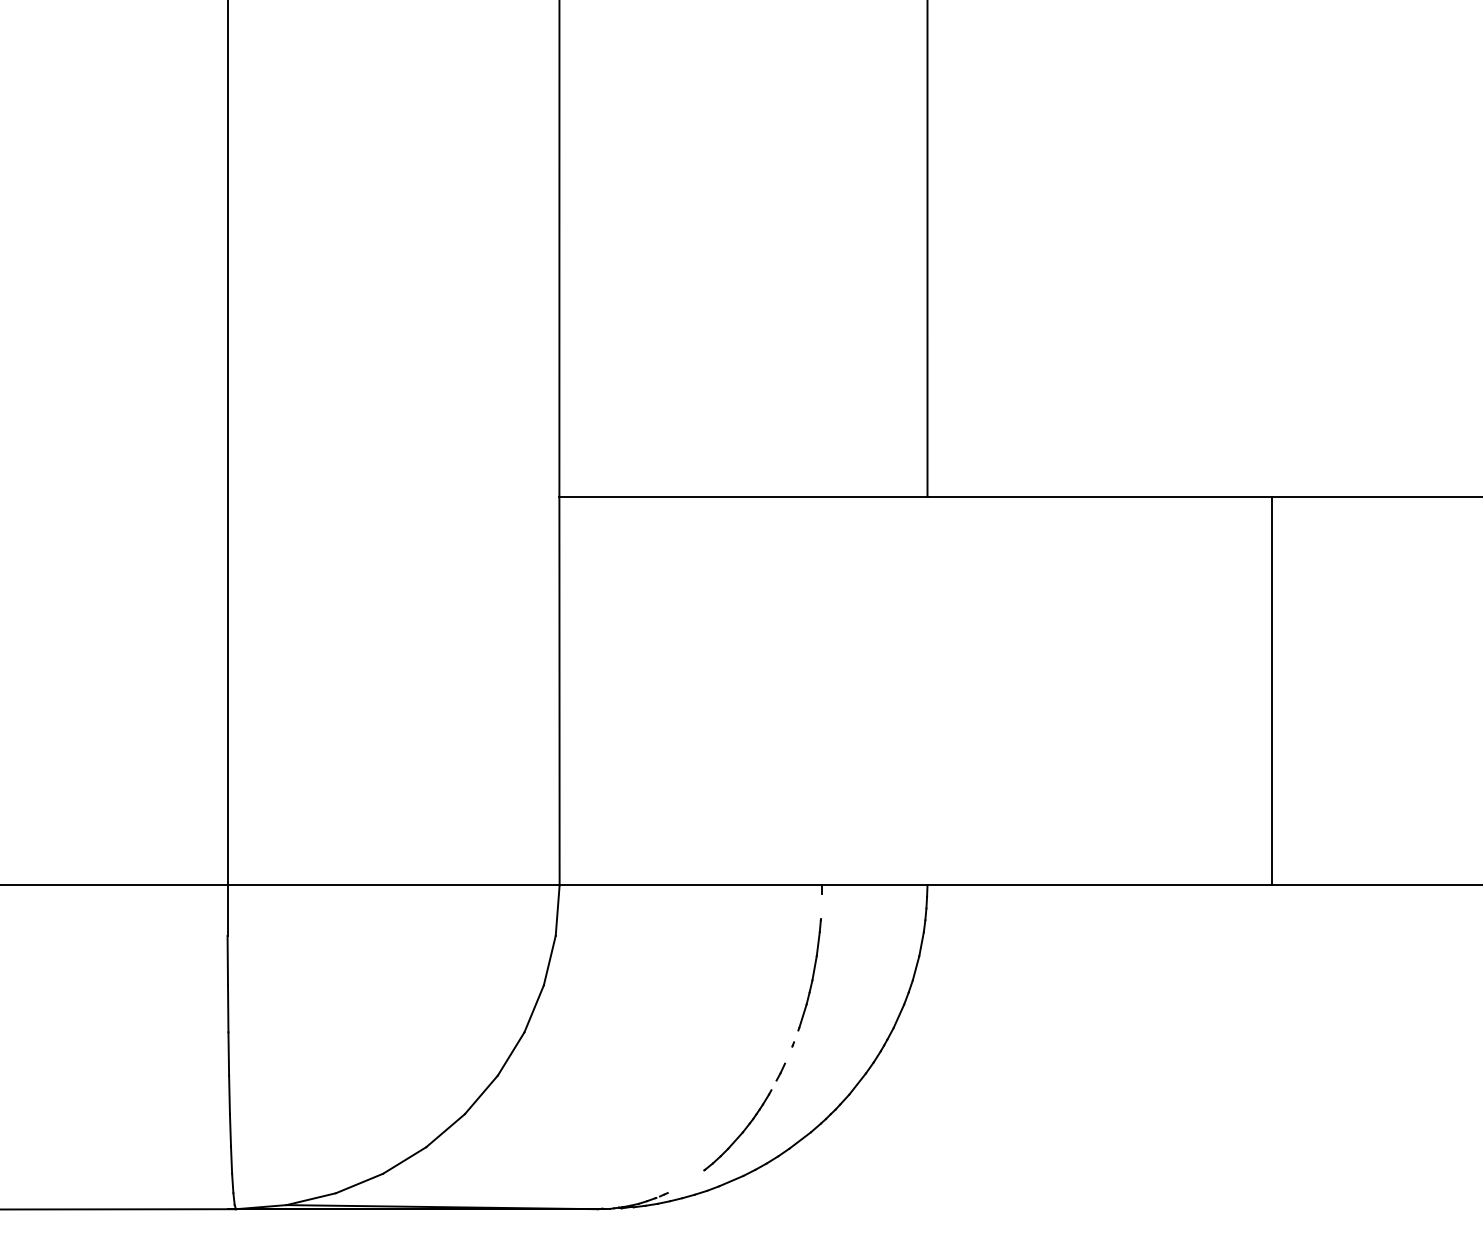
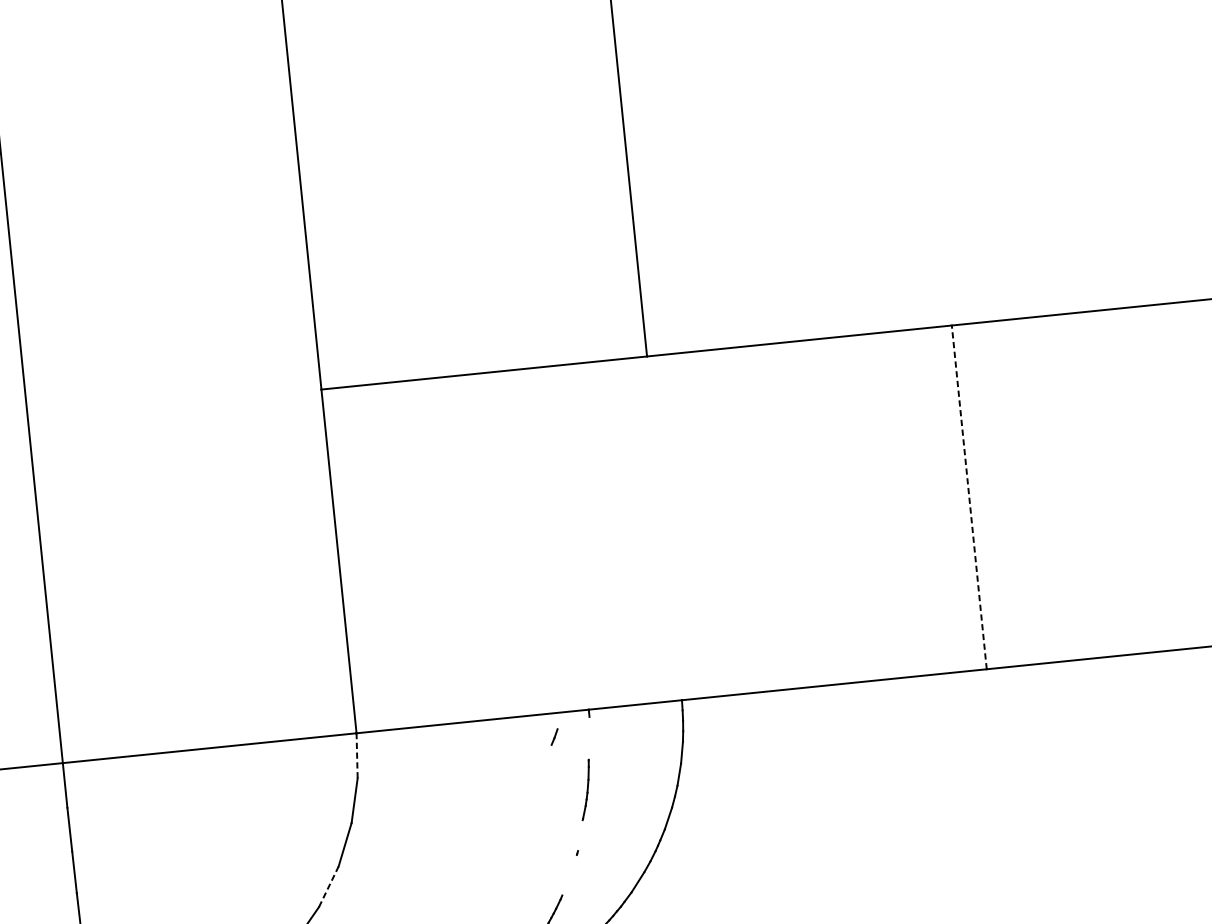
line: (1272, 690) -> (969, 496), solid -> dashed
line: (557, 910) -> (356, 755), solid -> dashed
part: (809, 974) -> (585, 789), size x0.6
line: (511, 1053) -> (329, 886), solid -> dashed
line: (780, 1071) -> (554, 736), moved

